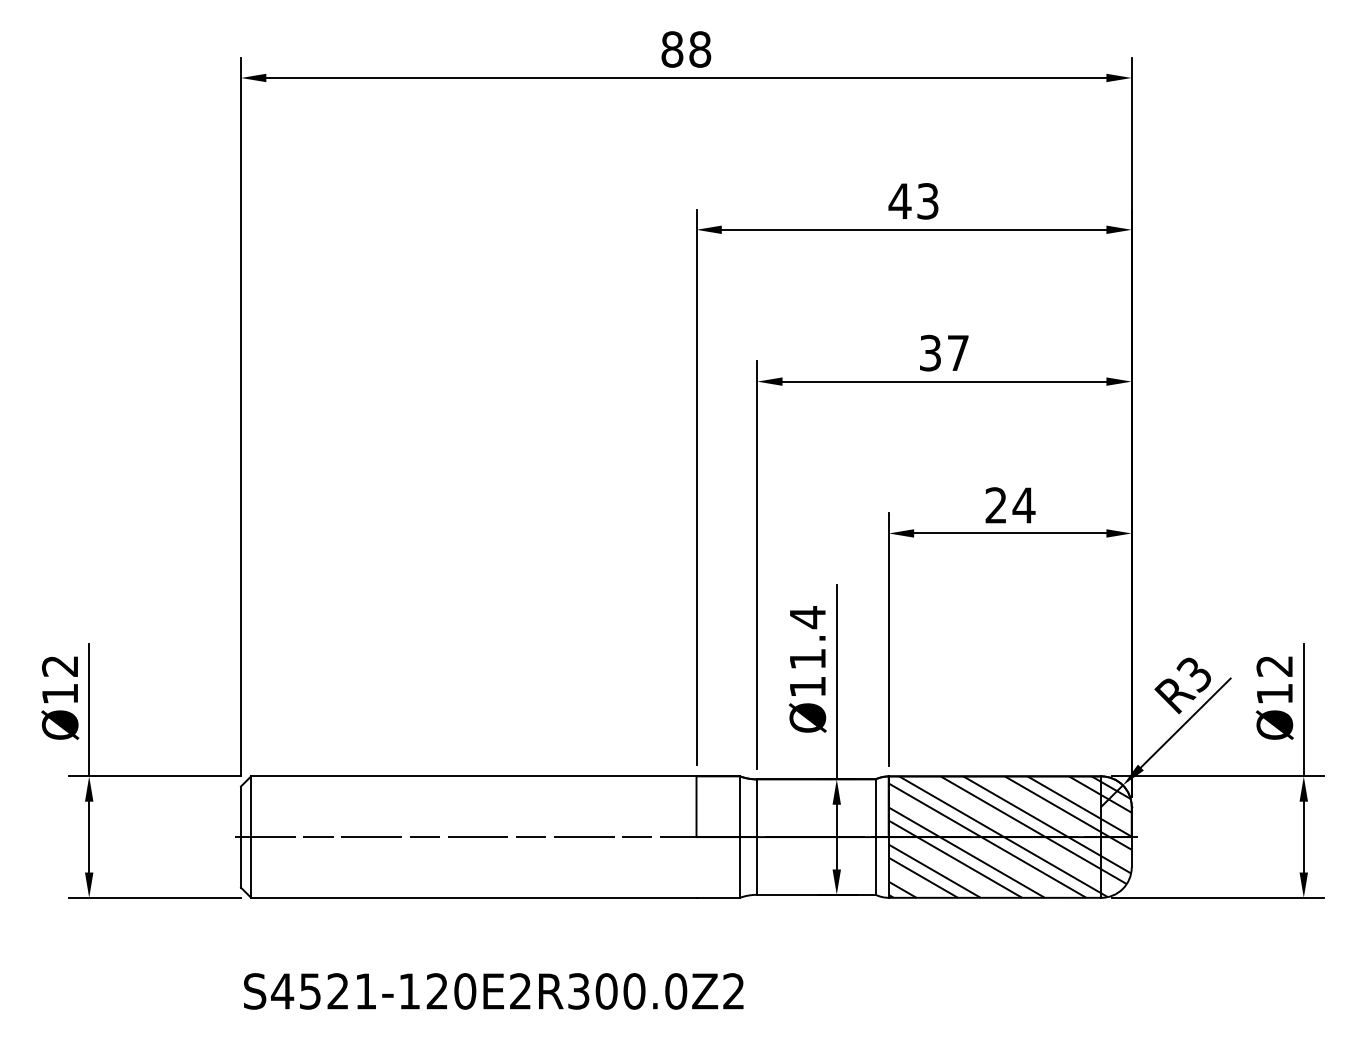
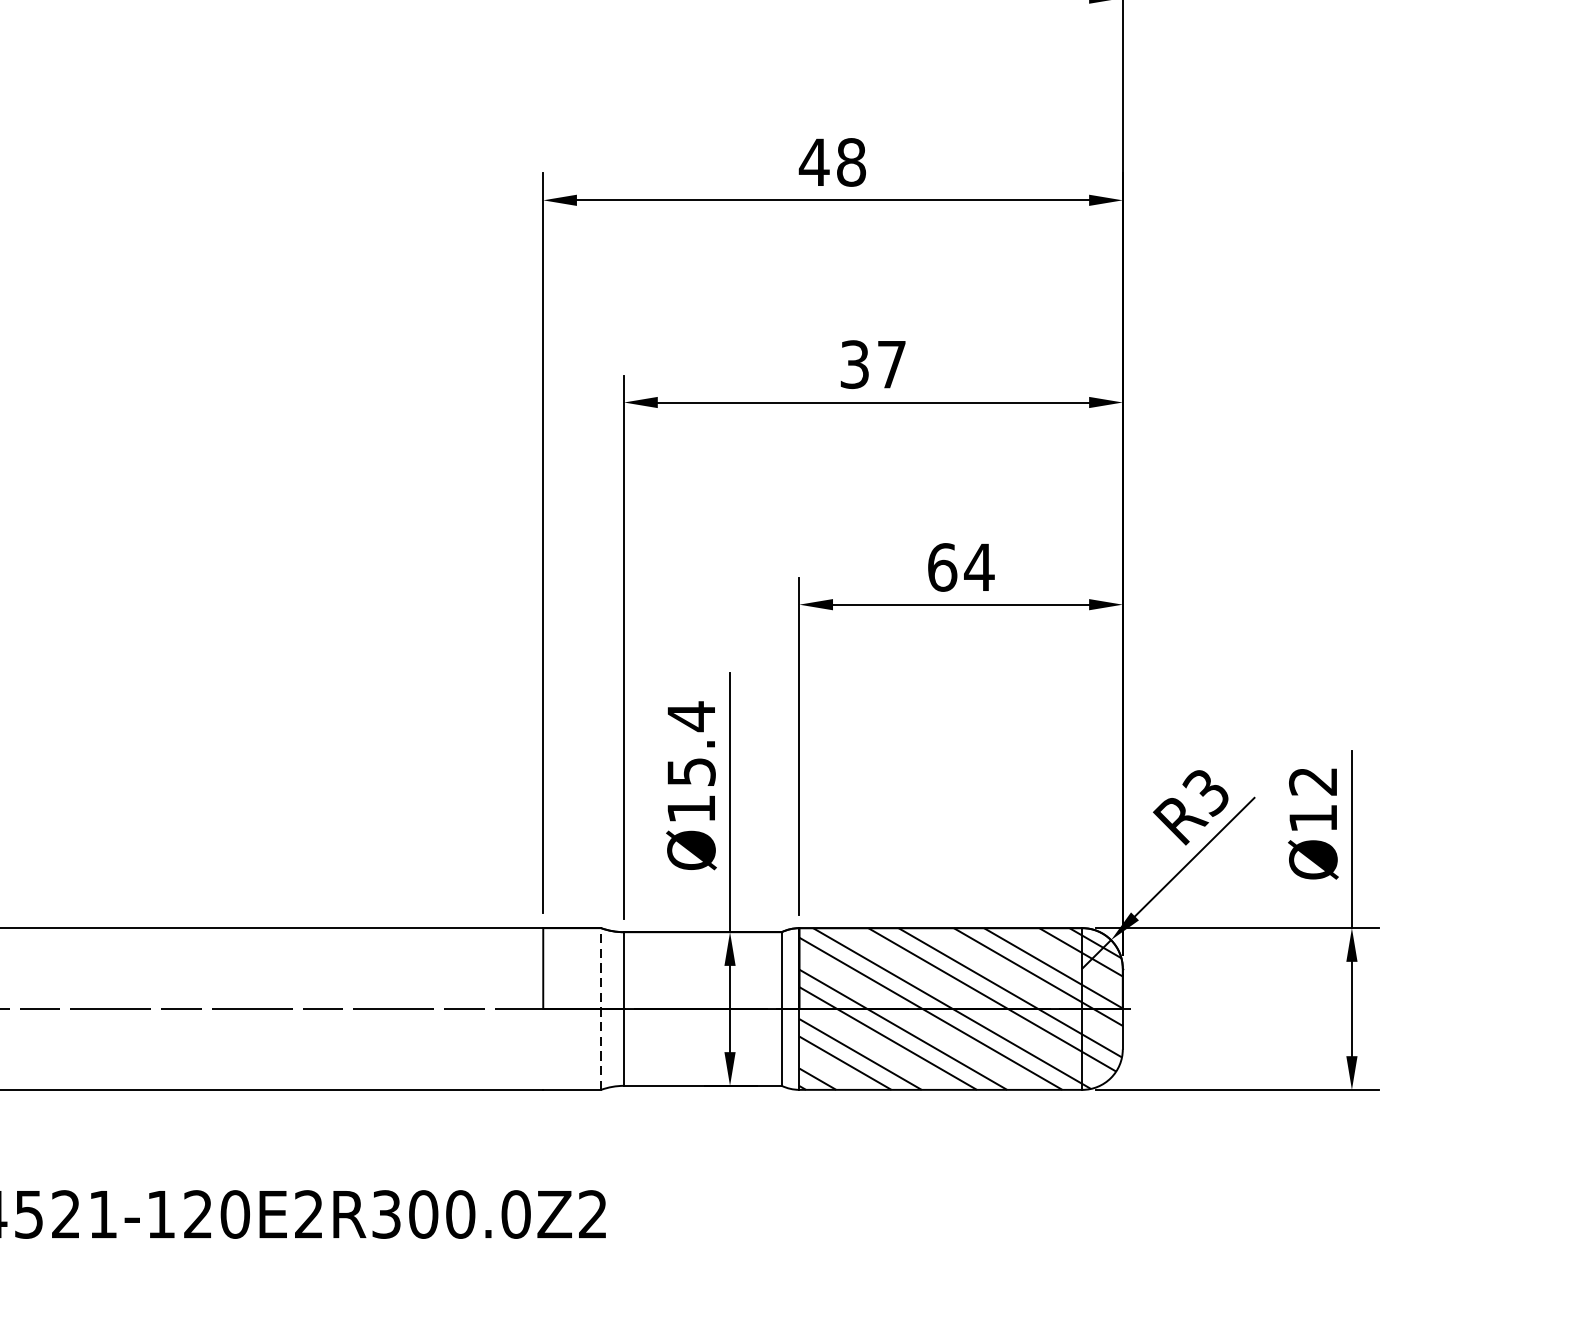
text: (927, 201) -> (850, 162), 43 -> 48
text: (996, 505) -> (942, 567), 24 -> 64
text: (808, 659) -> (692, 772), Ø11.4 -> Ø15.4
line: (739, 837) -> (600, 1009), solid -> dashed

